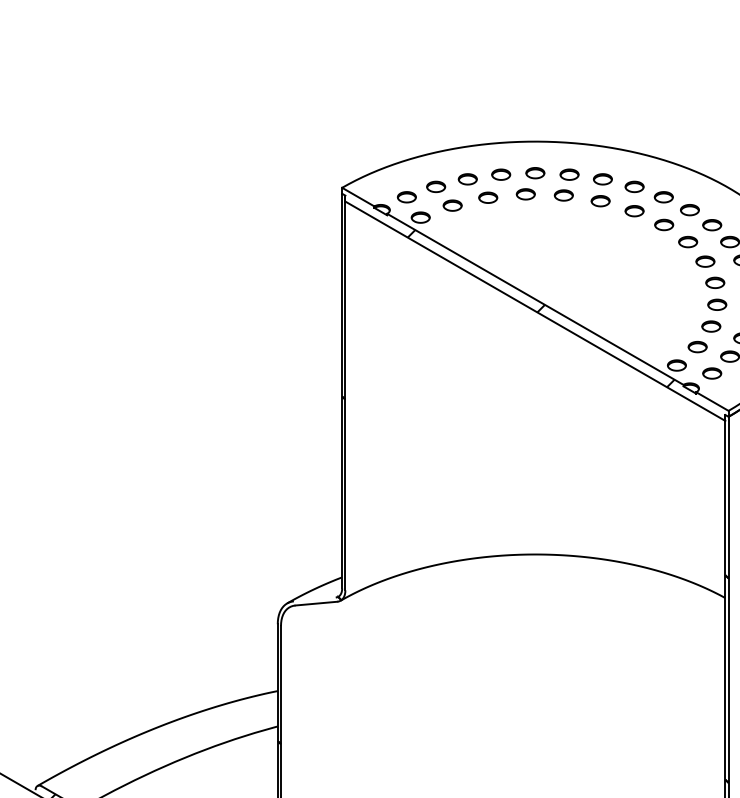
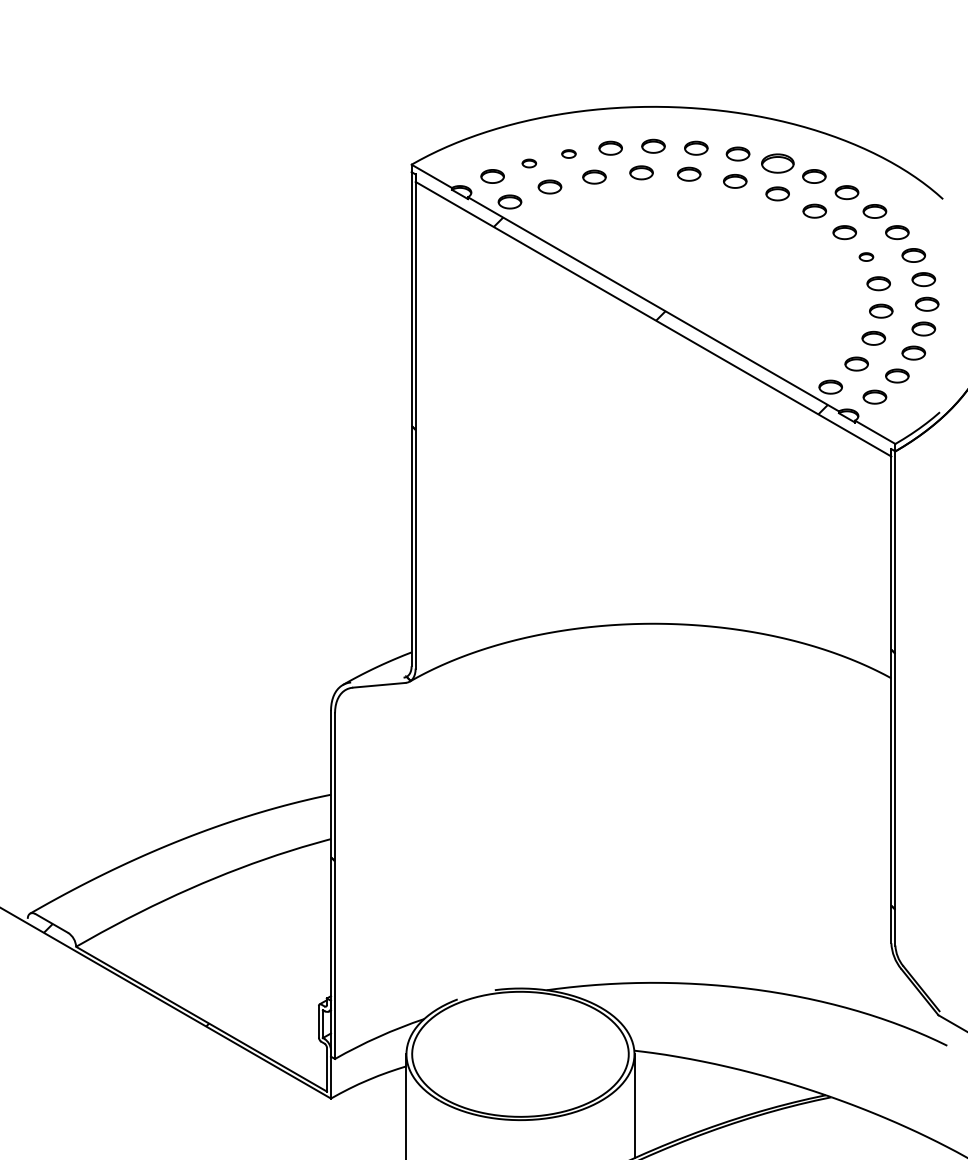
part: (467, 178) -> (568, 153), size x0.6
part: (436, 186) -> (529, 163), size x0.6
part: (634, 186) -> (777, 163), size x1.4
part: (705, 261) -> (866, 256), size x0.6

